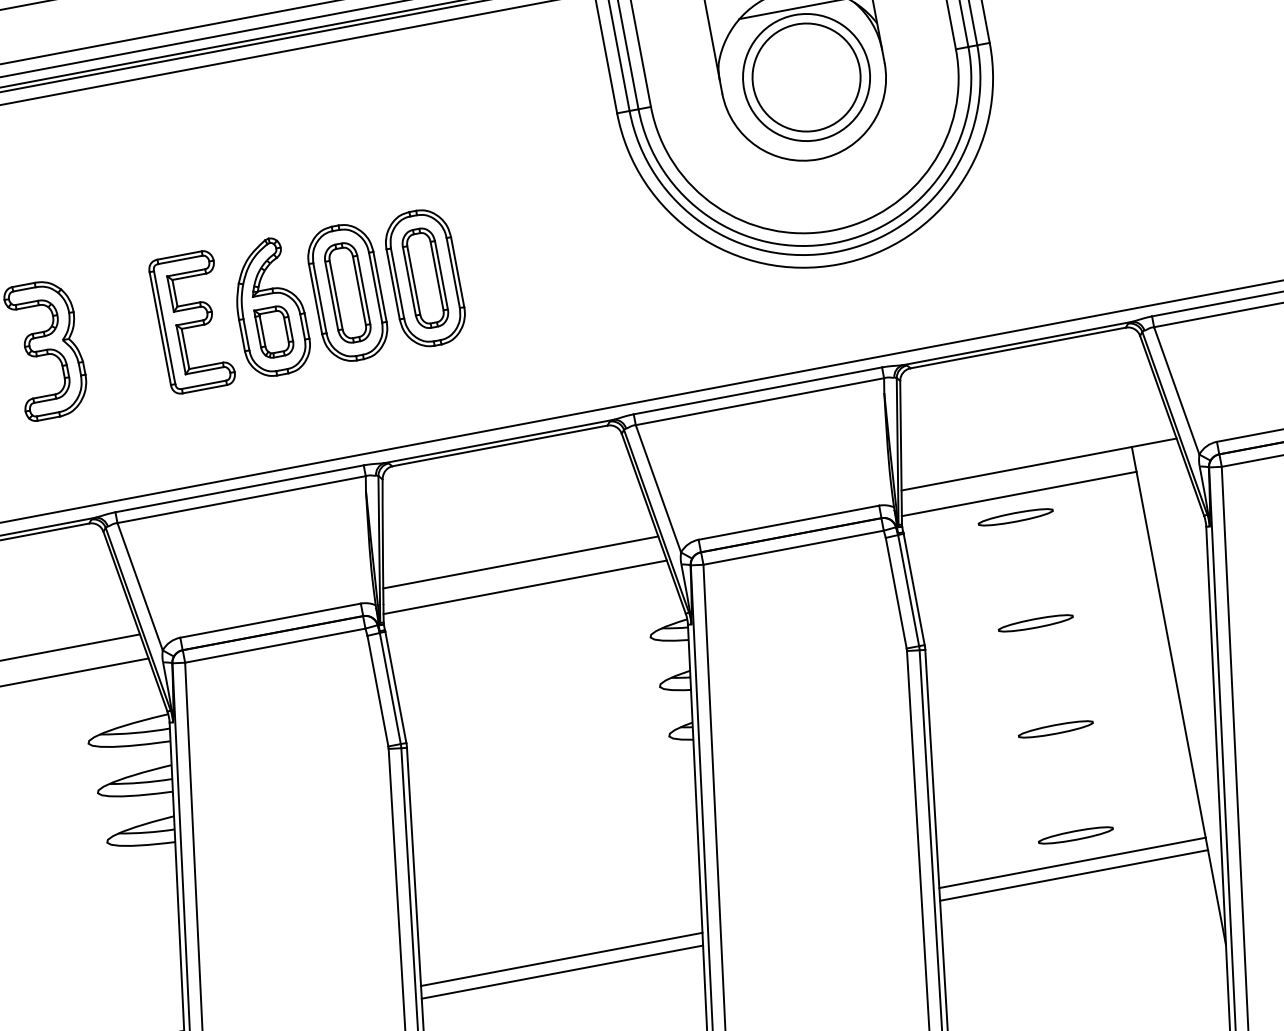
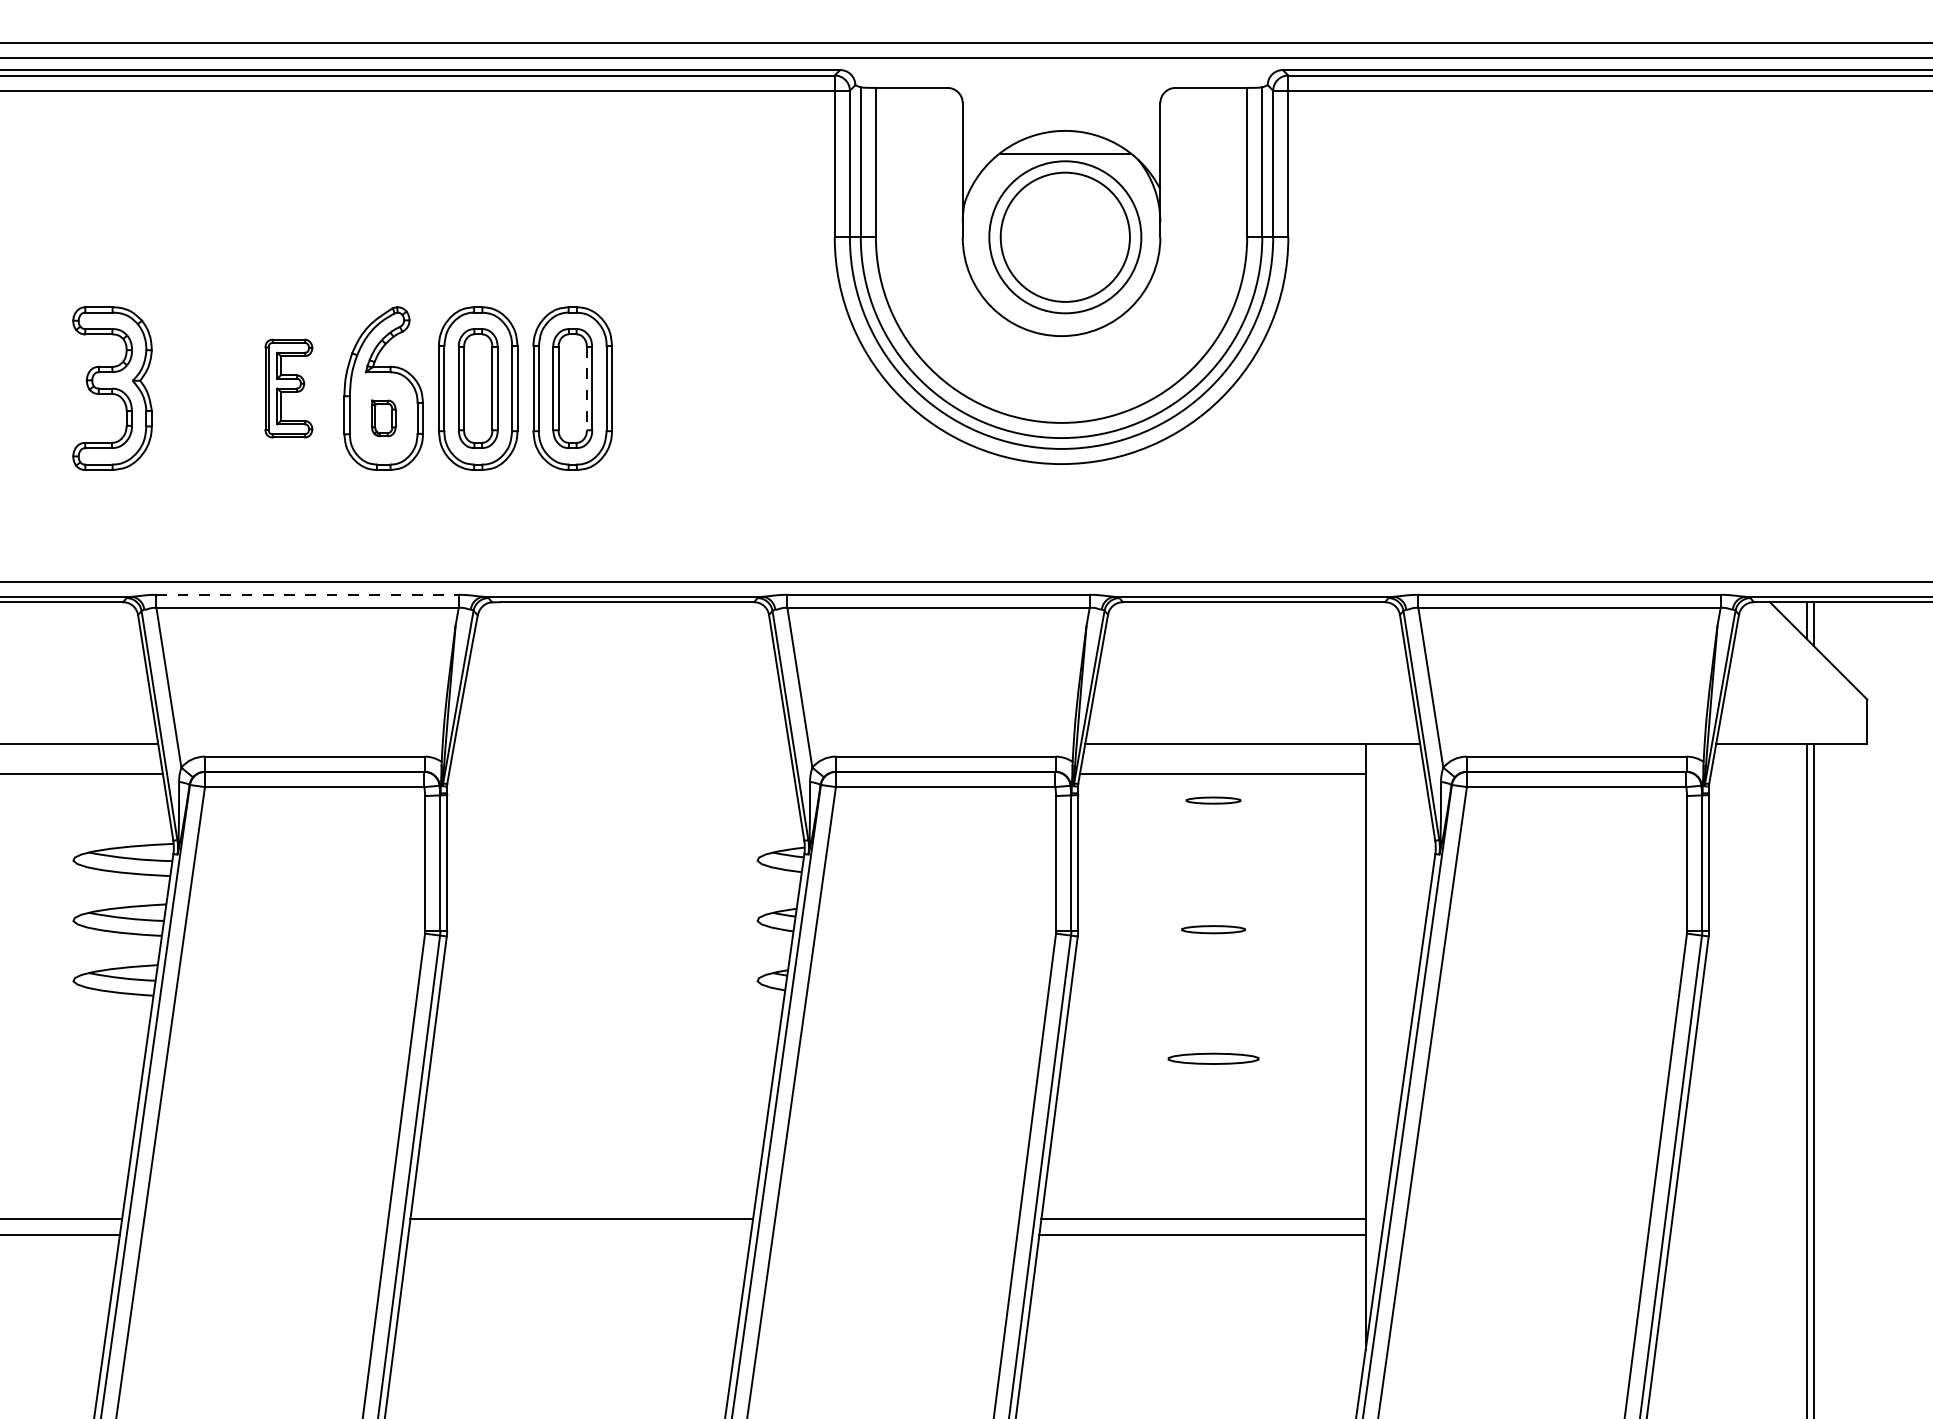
line: (436, 276) -> (586, 388), solid -> dashed
part: (191, 322) -> (288, 388), size x0.6
part: (274, 332) -> (383, 418), size x0.6
line: (240, 488) -> (308, 594), solid -> dashed
part: (1015, 517) -> (1213, 800), size x0.6
line: (520, 562) -> (621, 743), removed
line: (525, 587) -> (621, 774), removed
part: (1035, 623) -> (1213, 929), size x0.7
part: (1075, 835) -> (1213, 1187), removed
line: (562, 972) -> (579, 1234), removed

